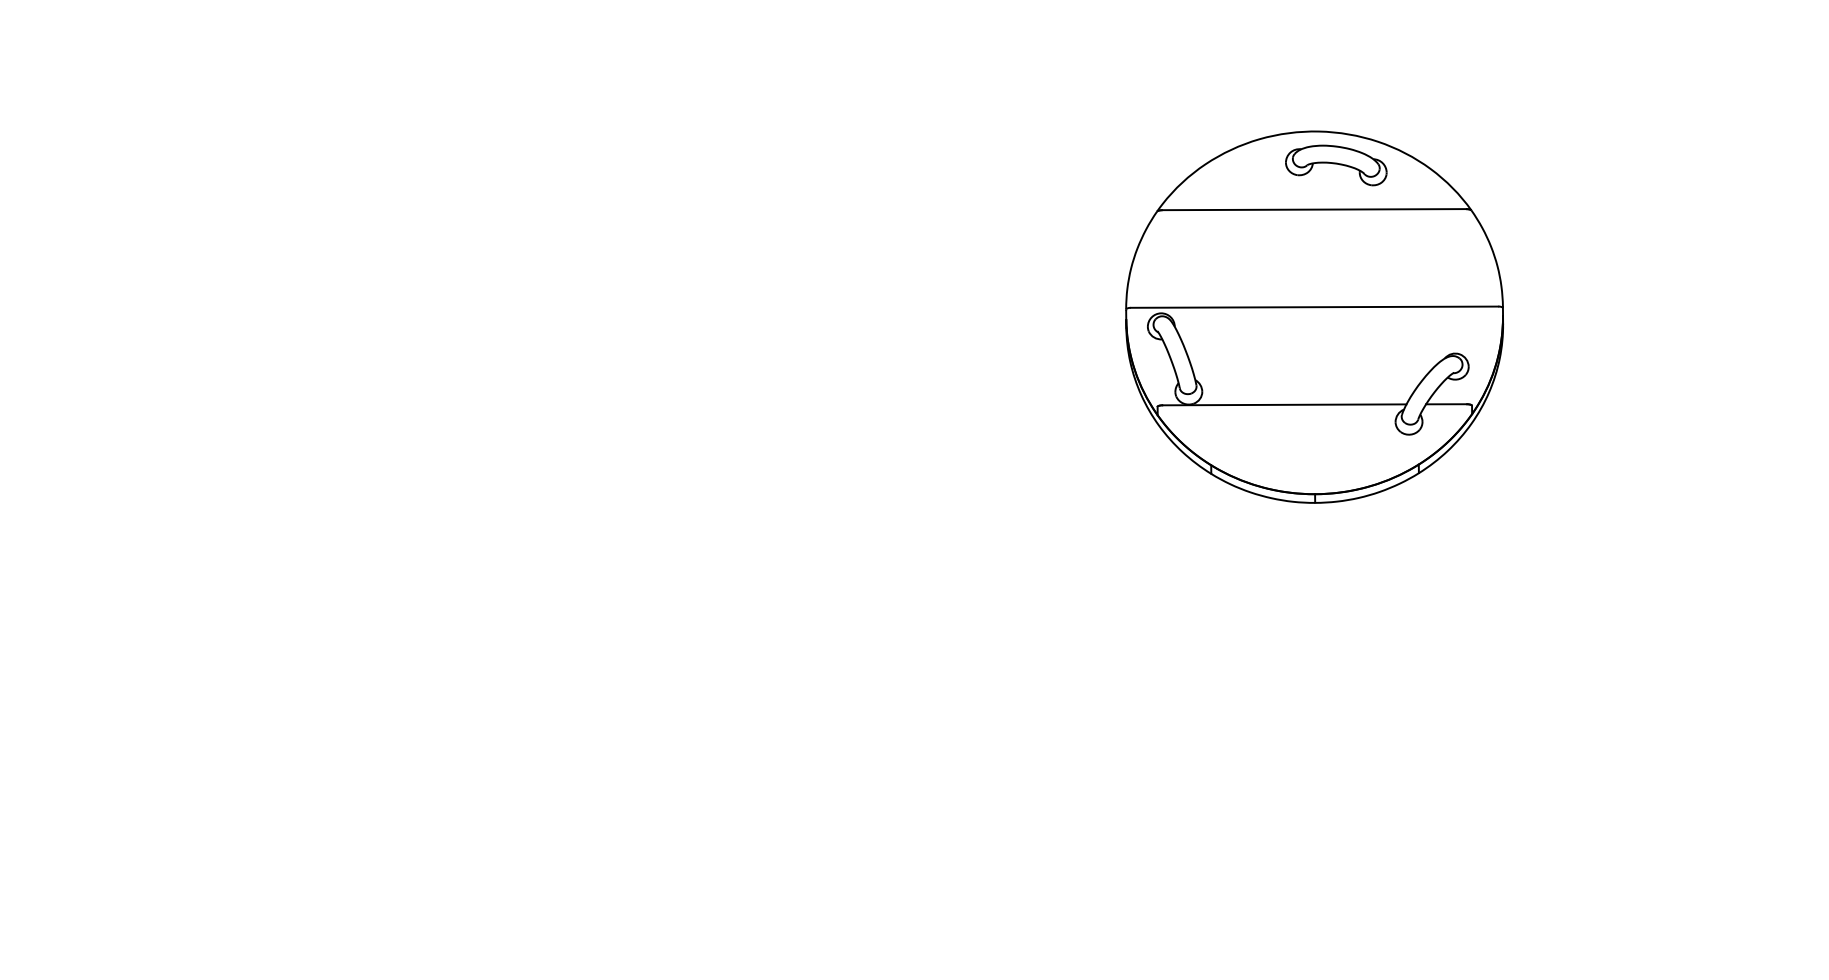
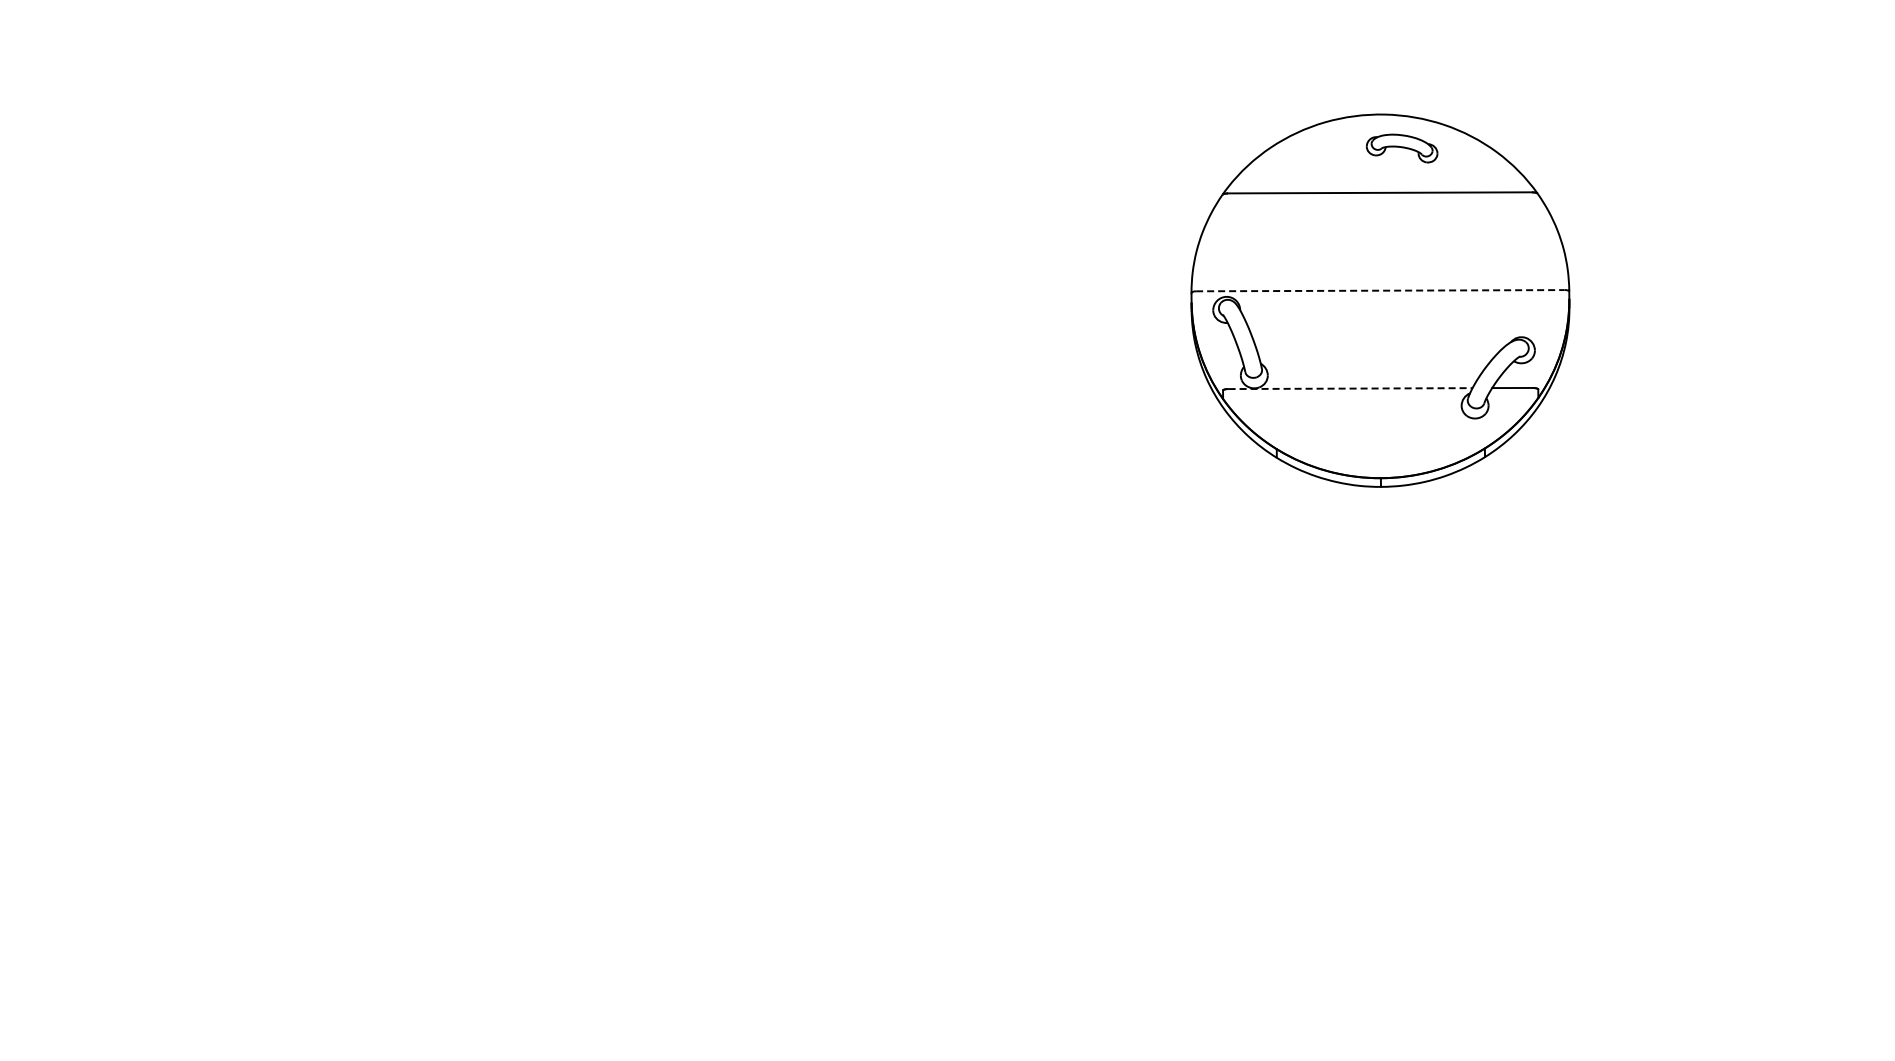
part: (1335, 165) -> (1401, 148), size x0.7
line: (1314, 307) -> (1380, 290), solid -> dashed
line: (1284, 404) -> (1350, 388), solid -> dashed

